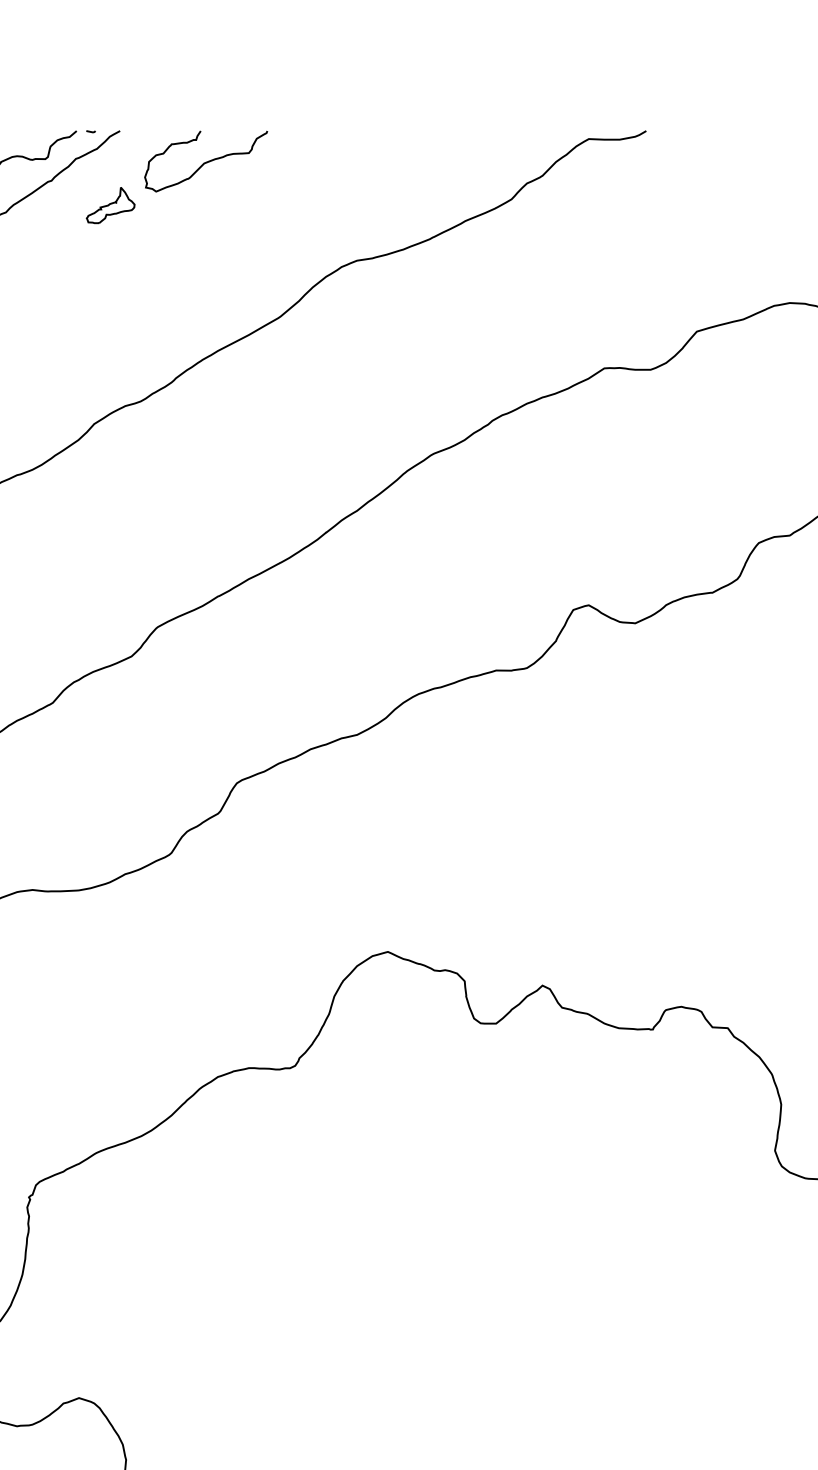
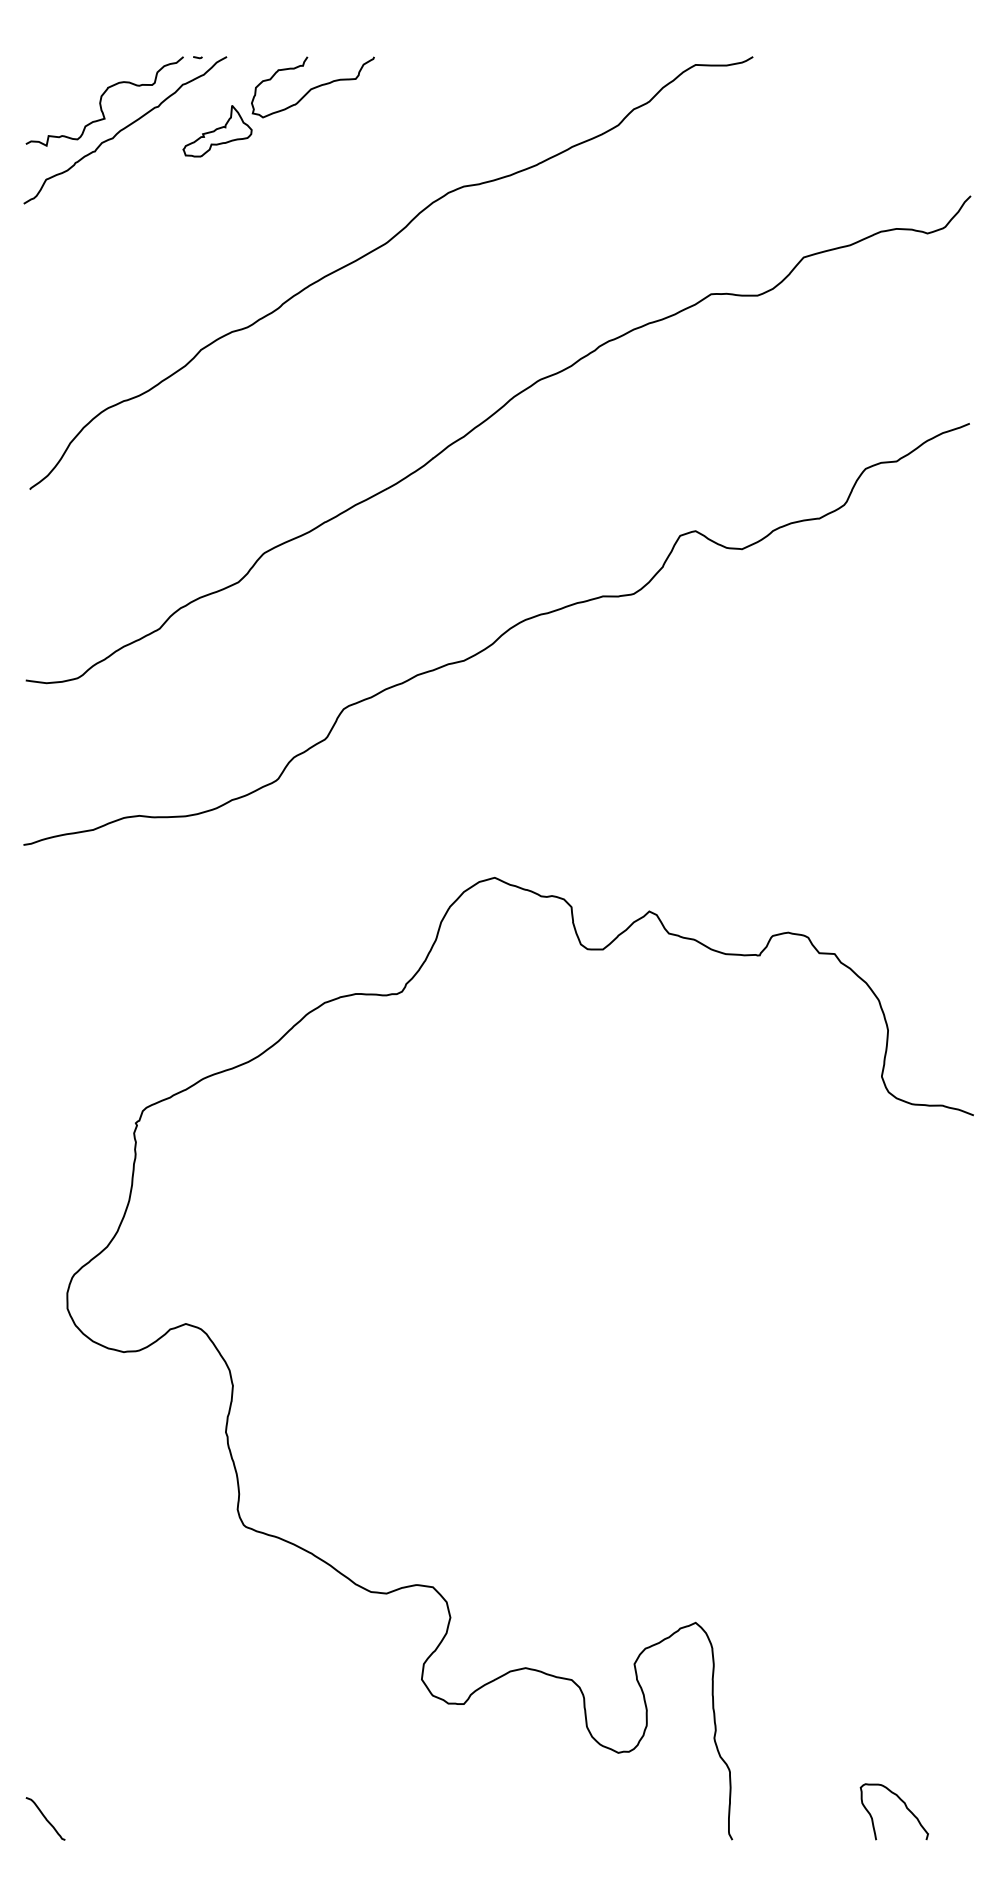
part: (110, 205) -> (217, 131), size x1.43

